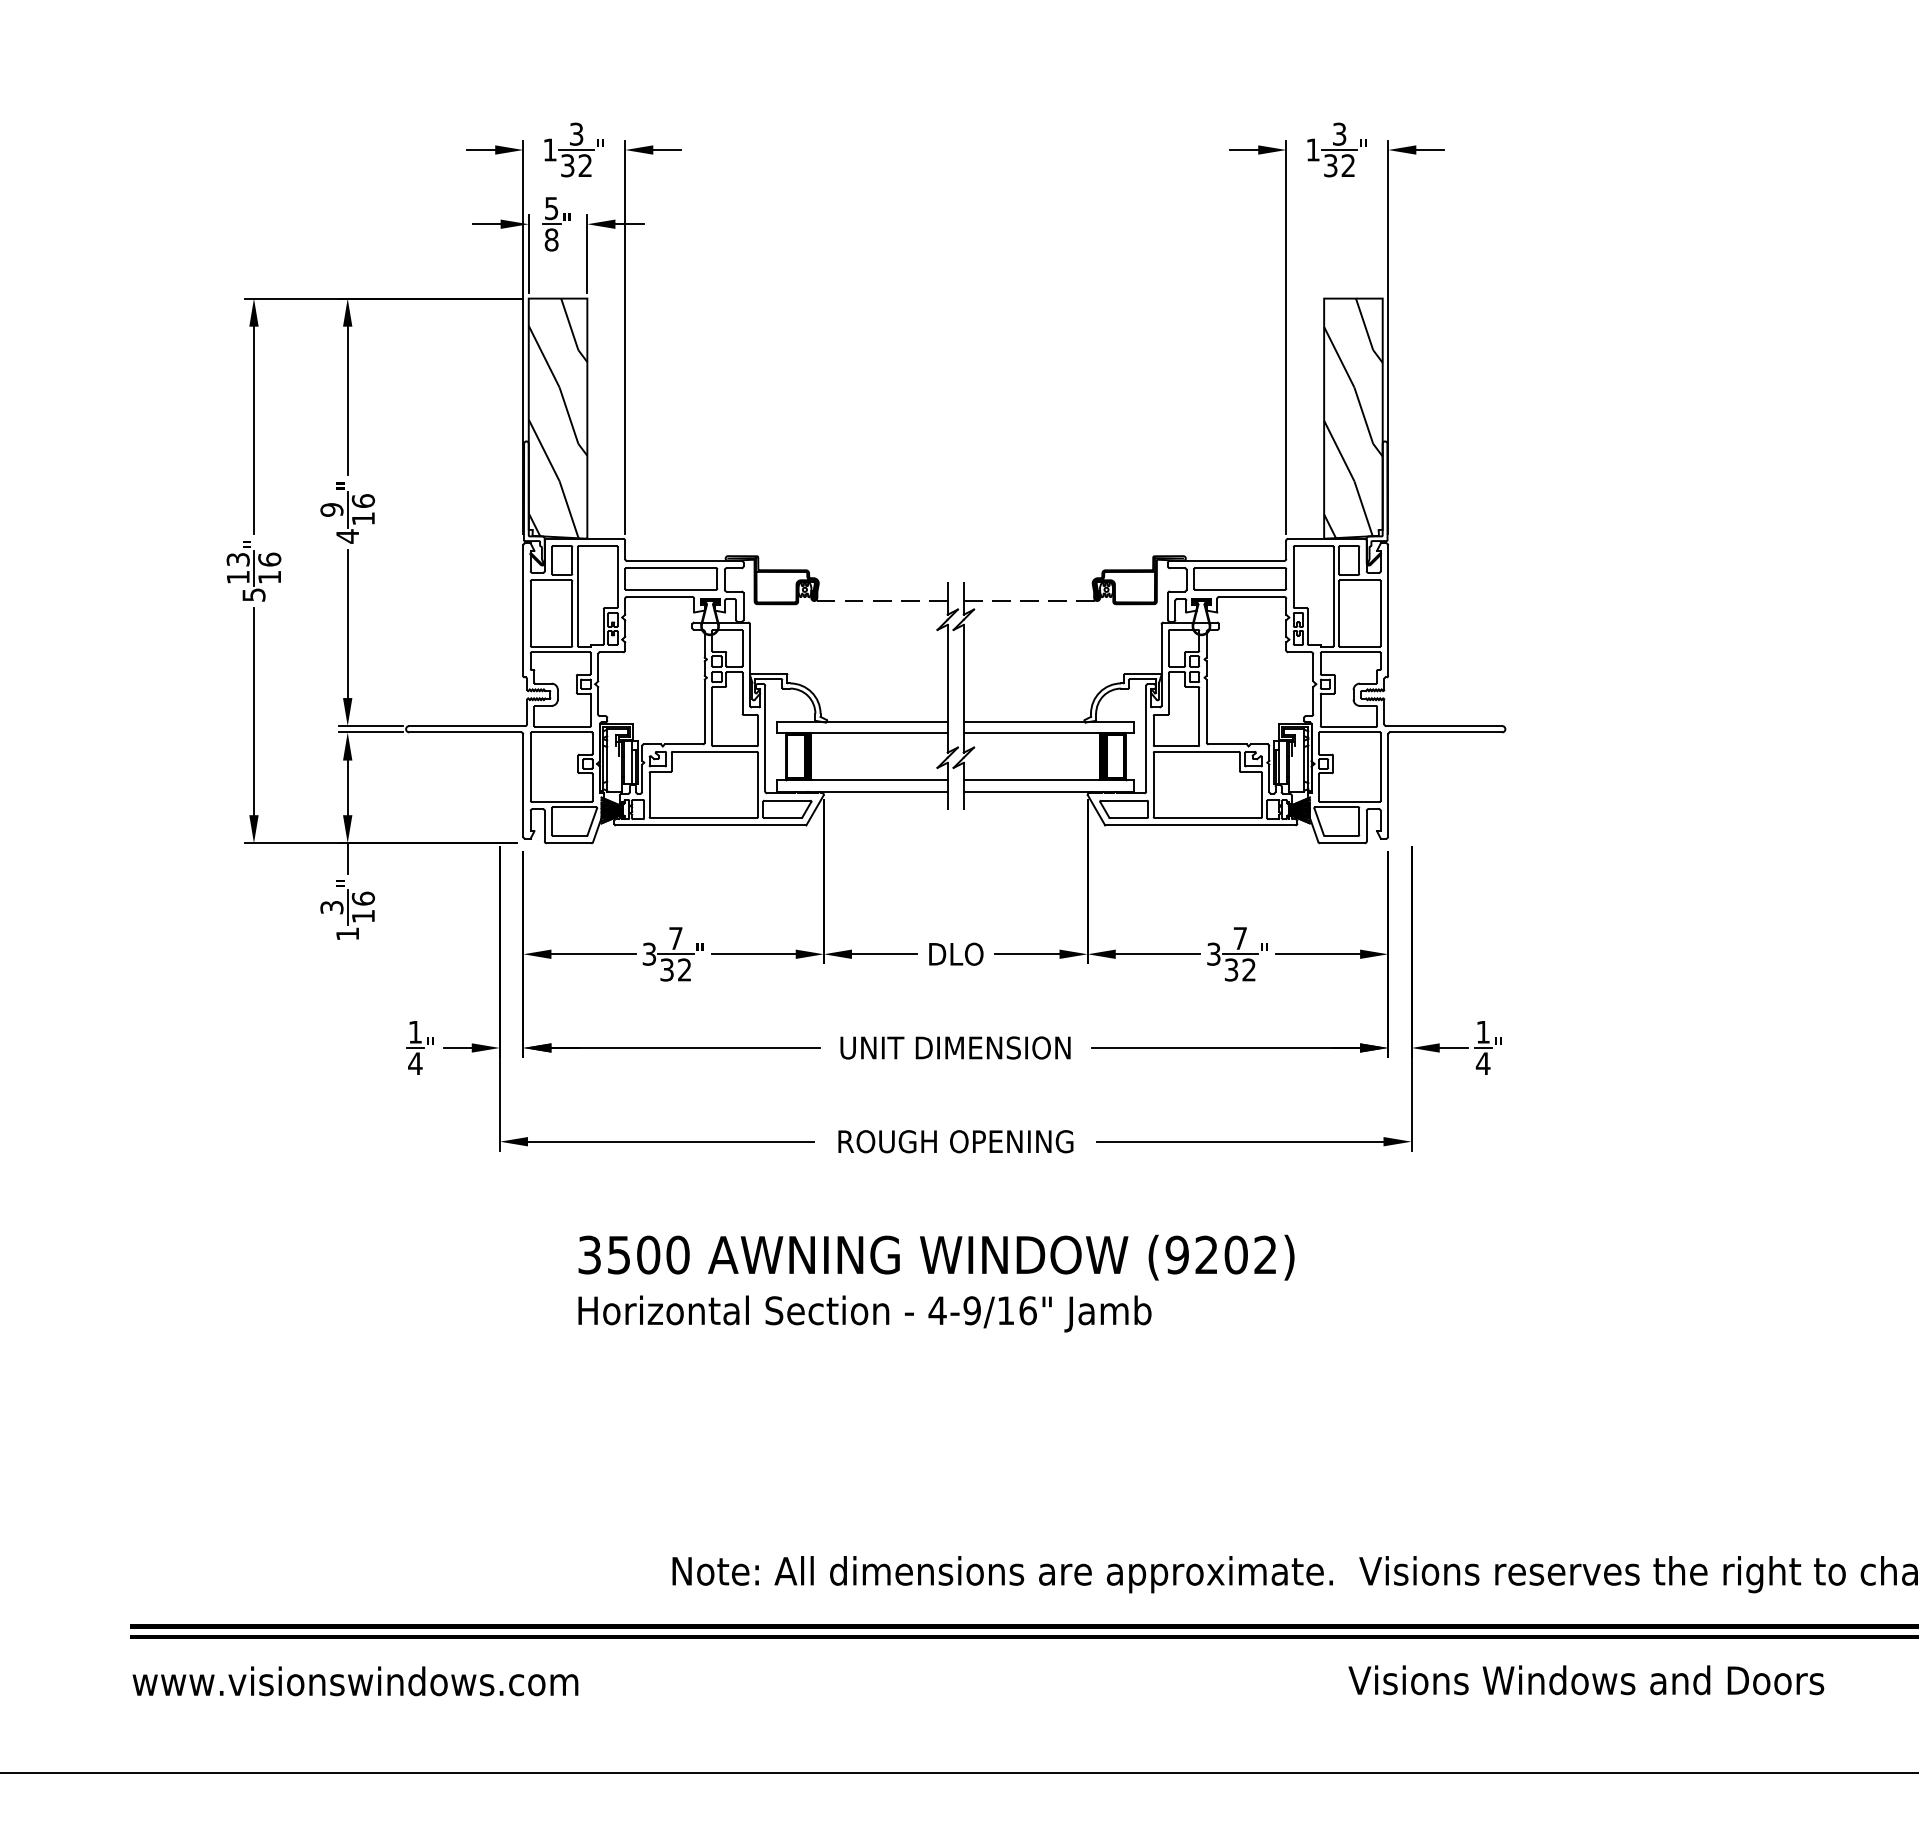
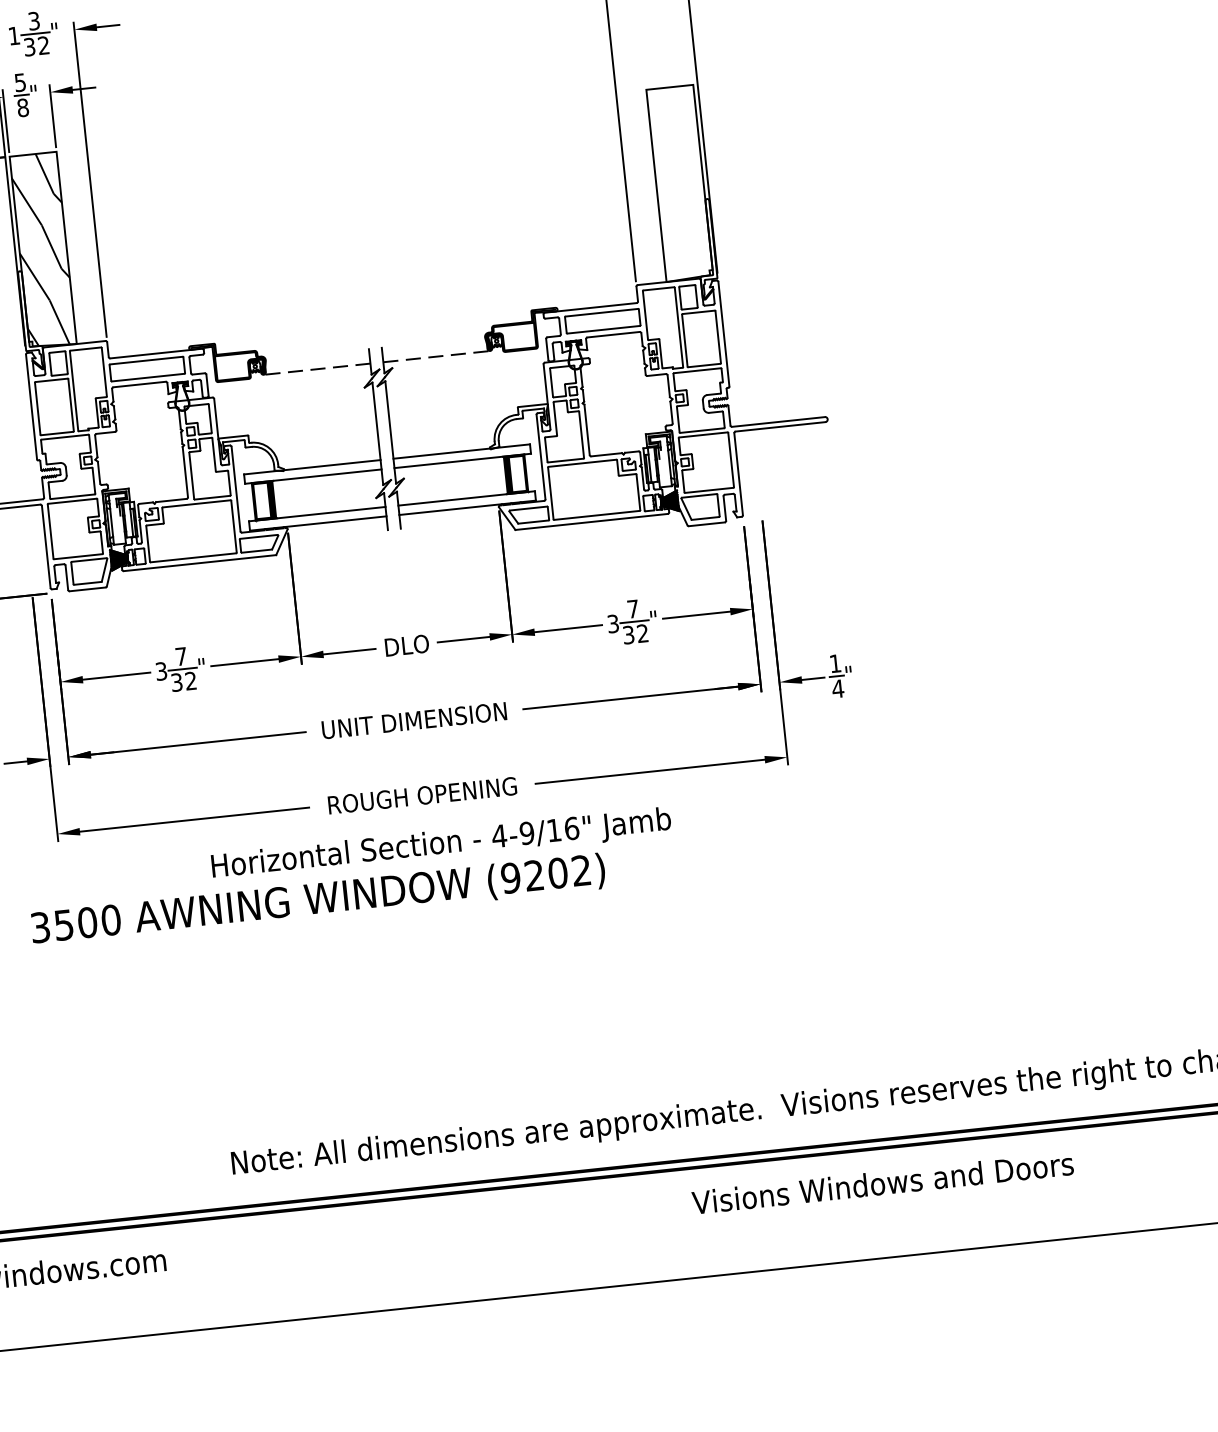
hatch: (1353, 418) -> (679, 183), removed
text: (936, 1257) -> (318, 900), moved
text: (864, 1313) -> (441, 844), moved
text: (1586, 1680) -> (883, 1183), moved

